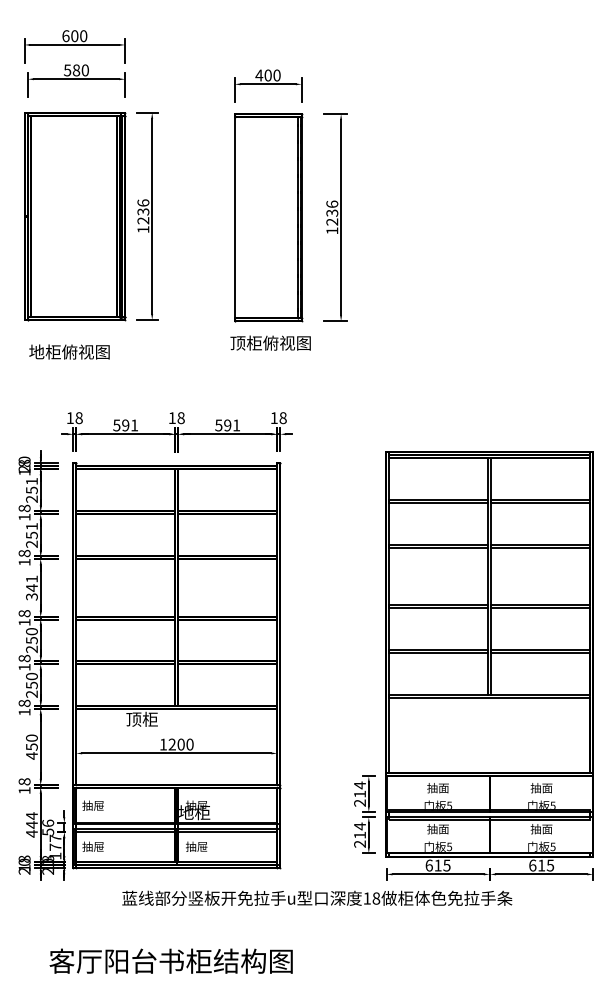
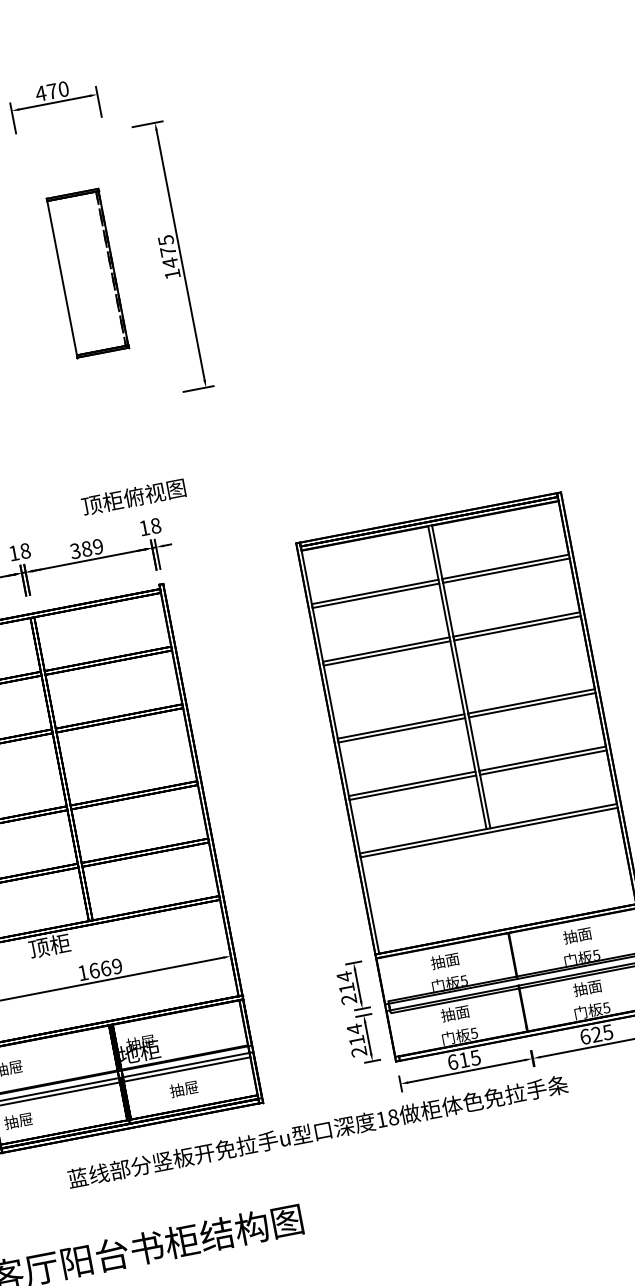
text: (267, 75) -> (51, 91), 400 -> 470
text: (332, 213) -> (168, 252), 1236 -> 1475
part: (268, 217) -> (87, 272), size x0.6
text: (270, 342) -> (133, 496), moved
text: (227, 425) -> (86, 549), 591 -> 389
text: (180, 744) -> (104, 968), 1200 -> 1669
text: (196, 846) -> (183, 1088), moved
text: (541, 865) -> (596, 1034), 615 -> 625

